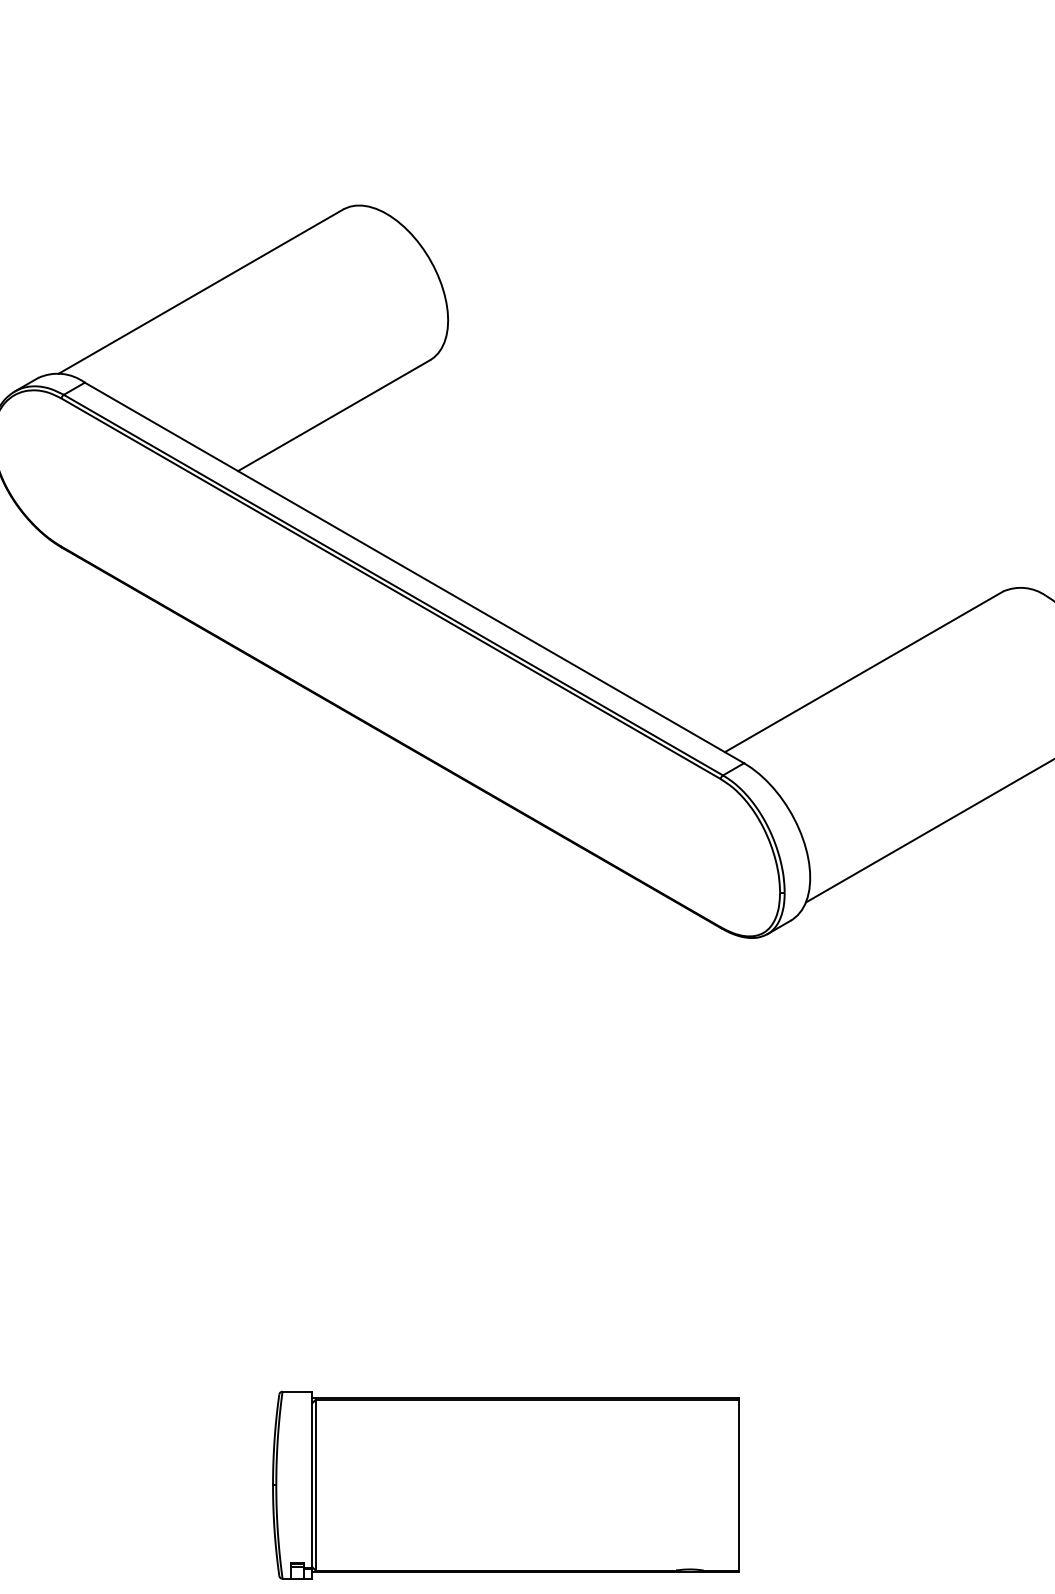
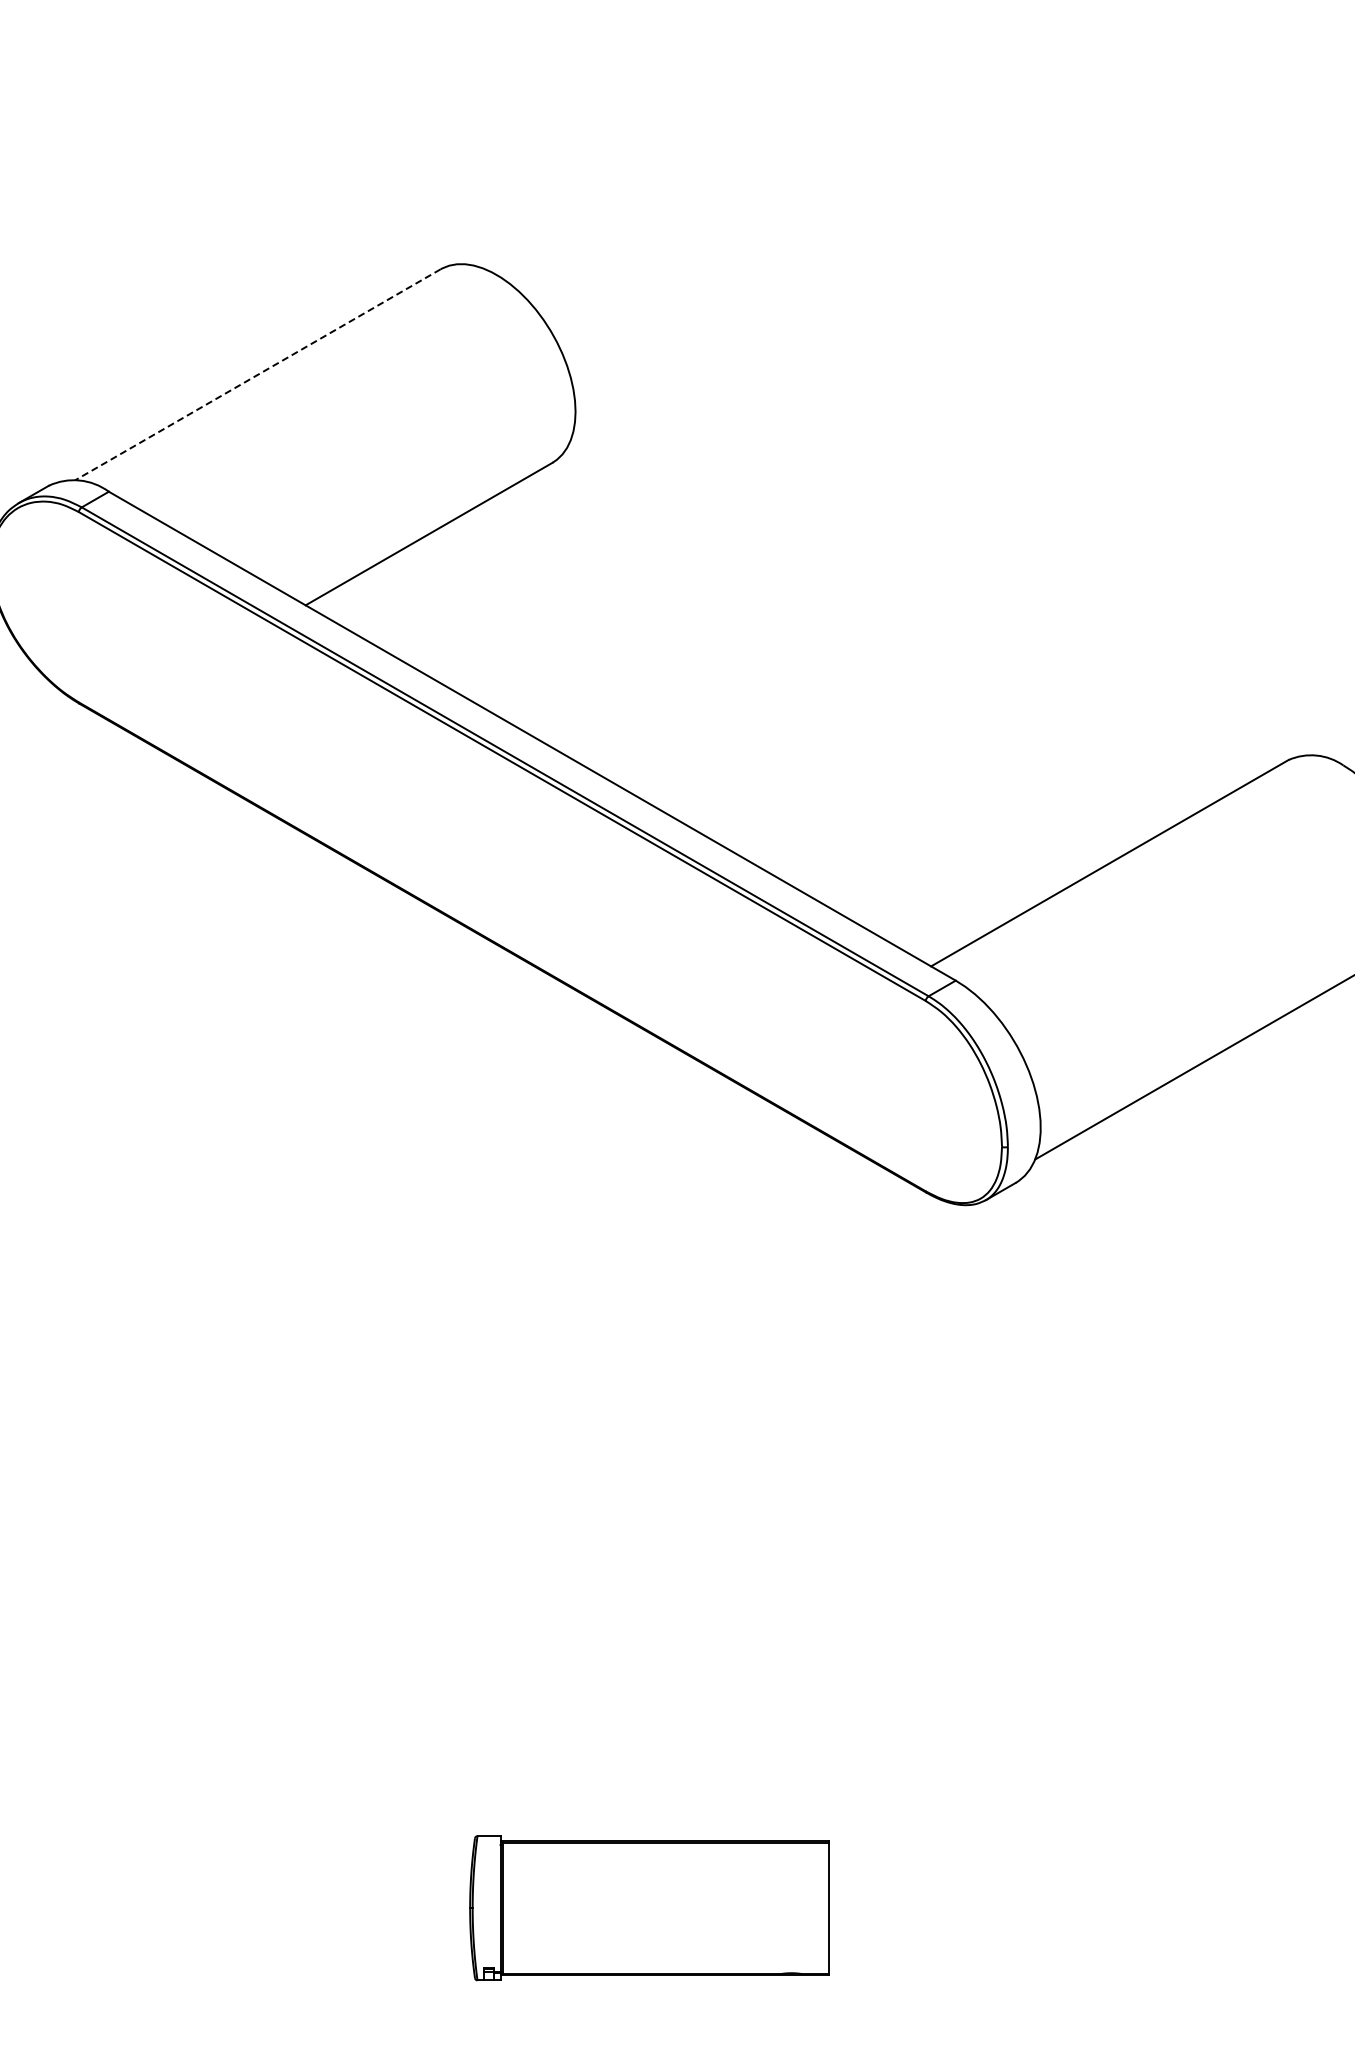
line: (200, 292) -> (257, 375), solid -> dashed
part: (505, 1485) -> (649, 1908), size x0.6

